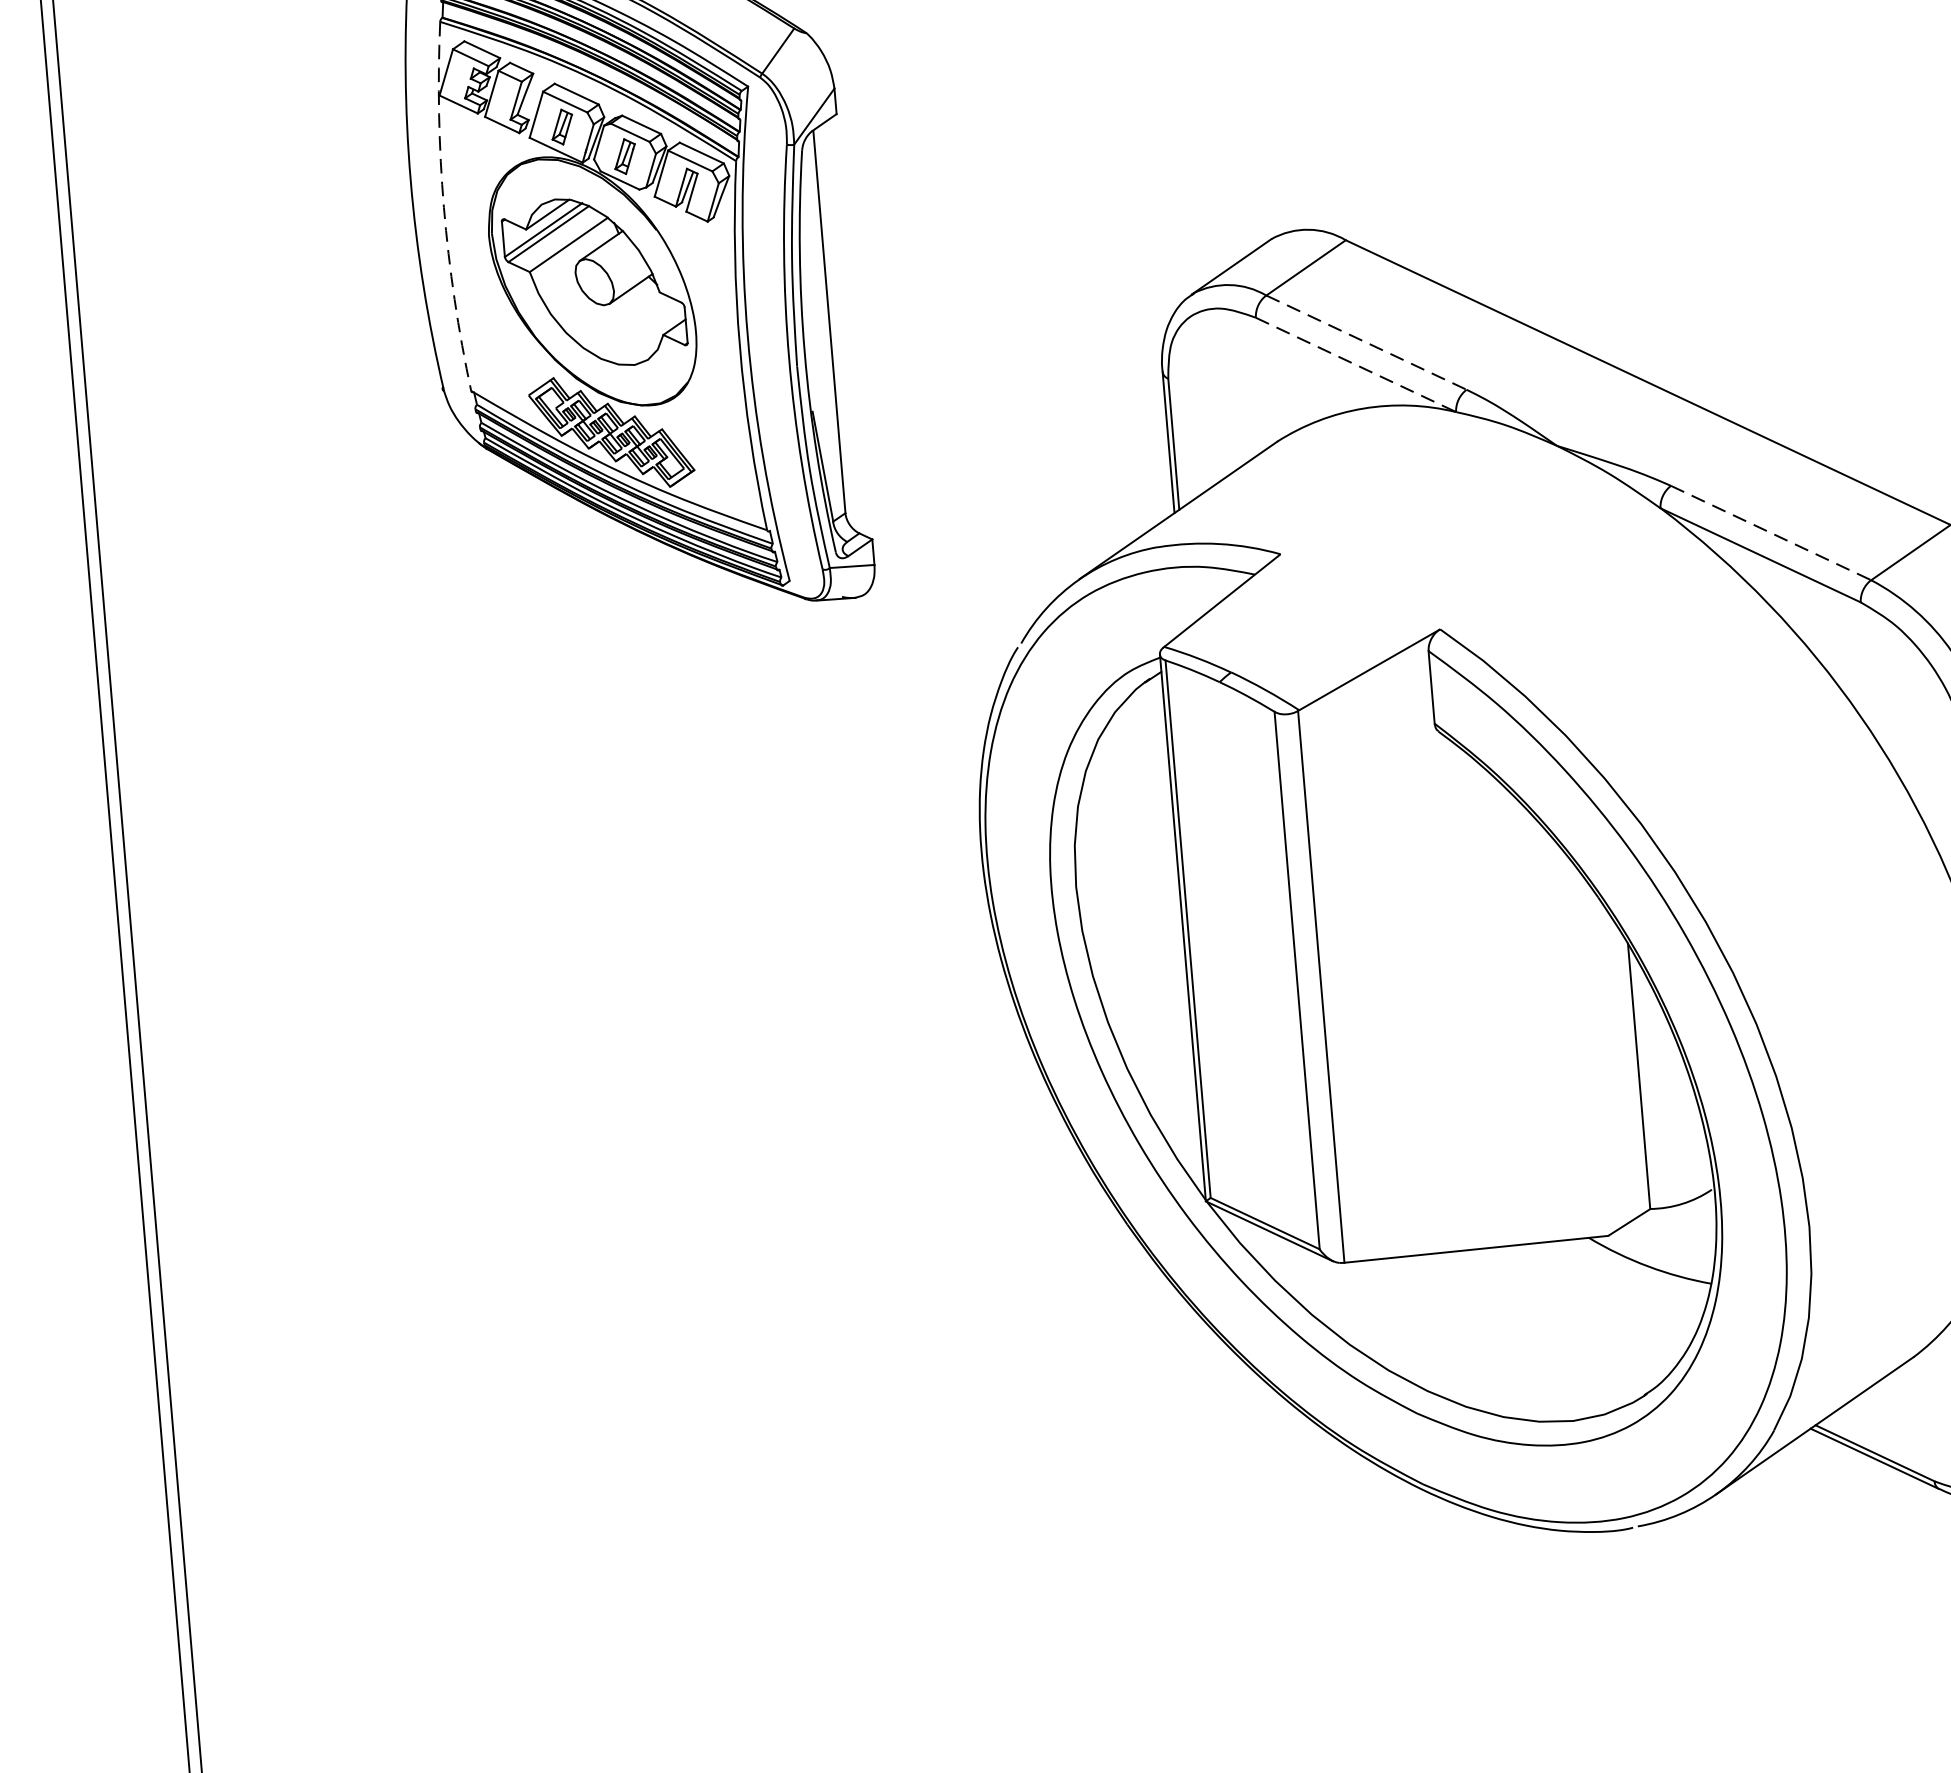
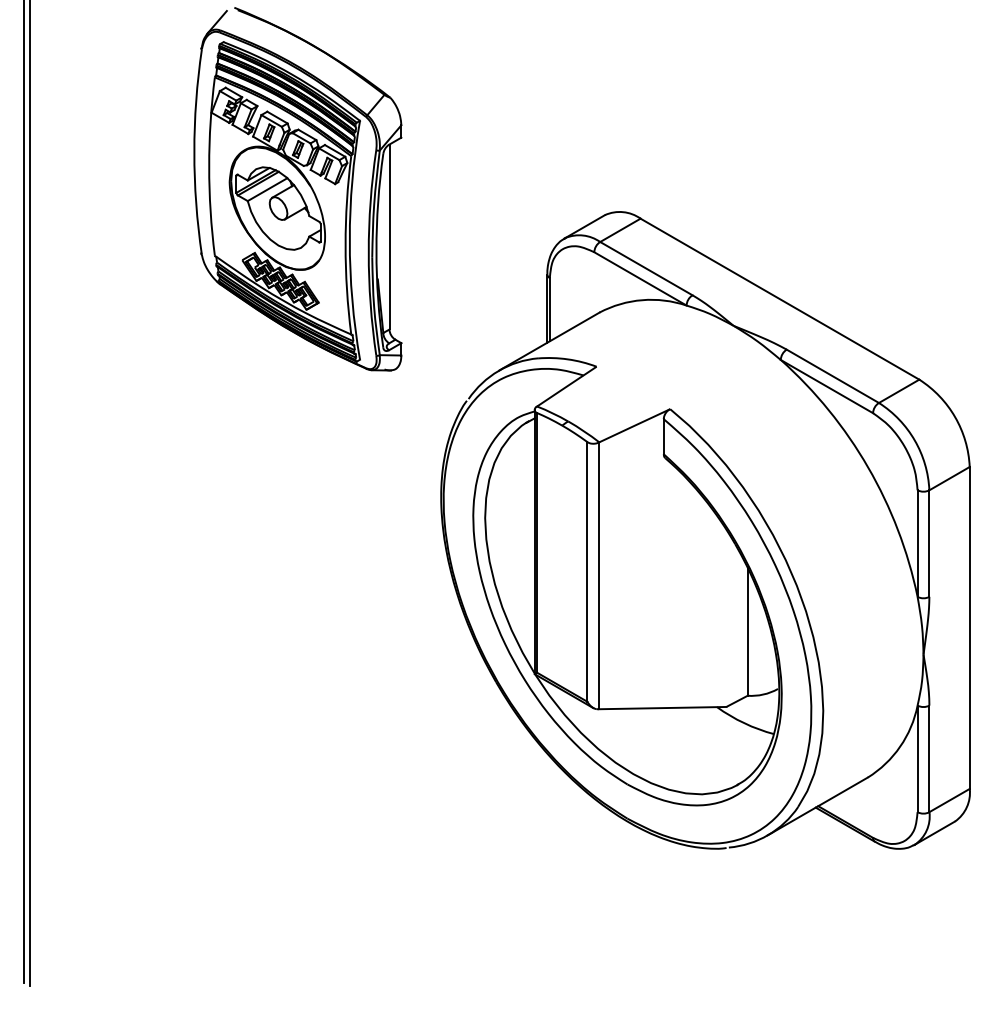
arc: (444, 207) -> (209, 166), dashed -> solid
line: (1366, 342) -> (646, 268), dashed -> solid
line: (1356, 366) -> (640, 279), dashed -> solid
line: (1772, 533) -> (833, 376), dashed -> solid

